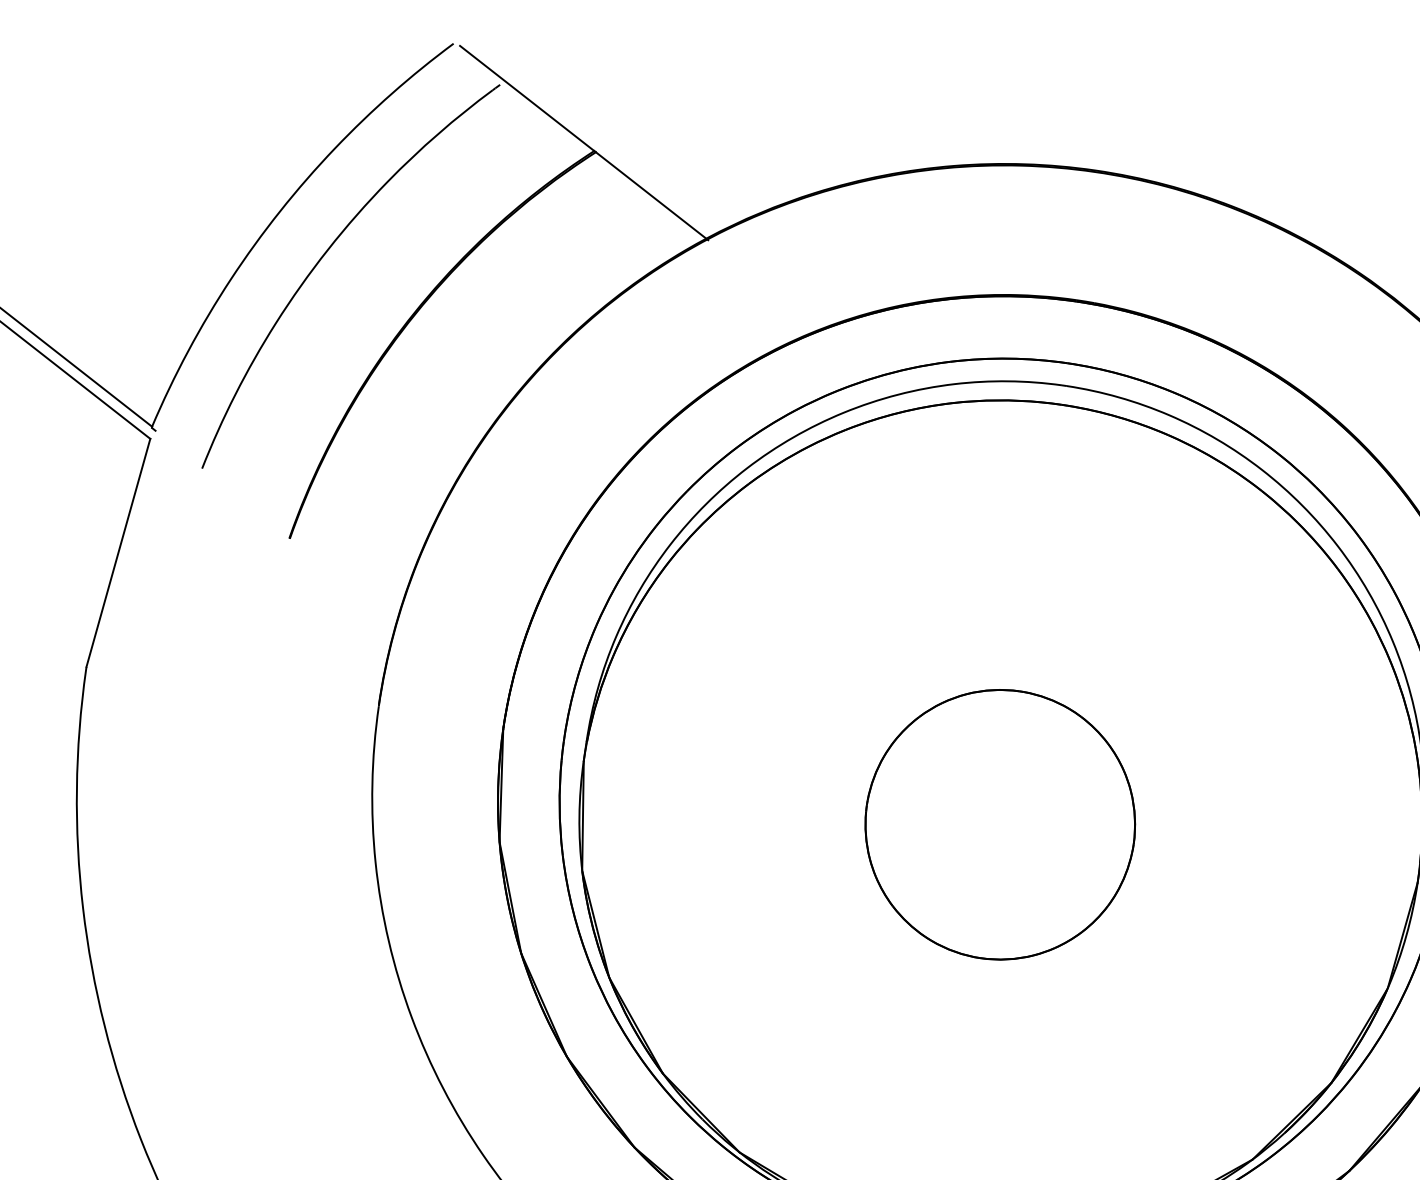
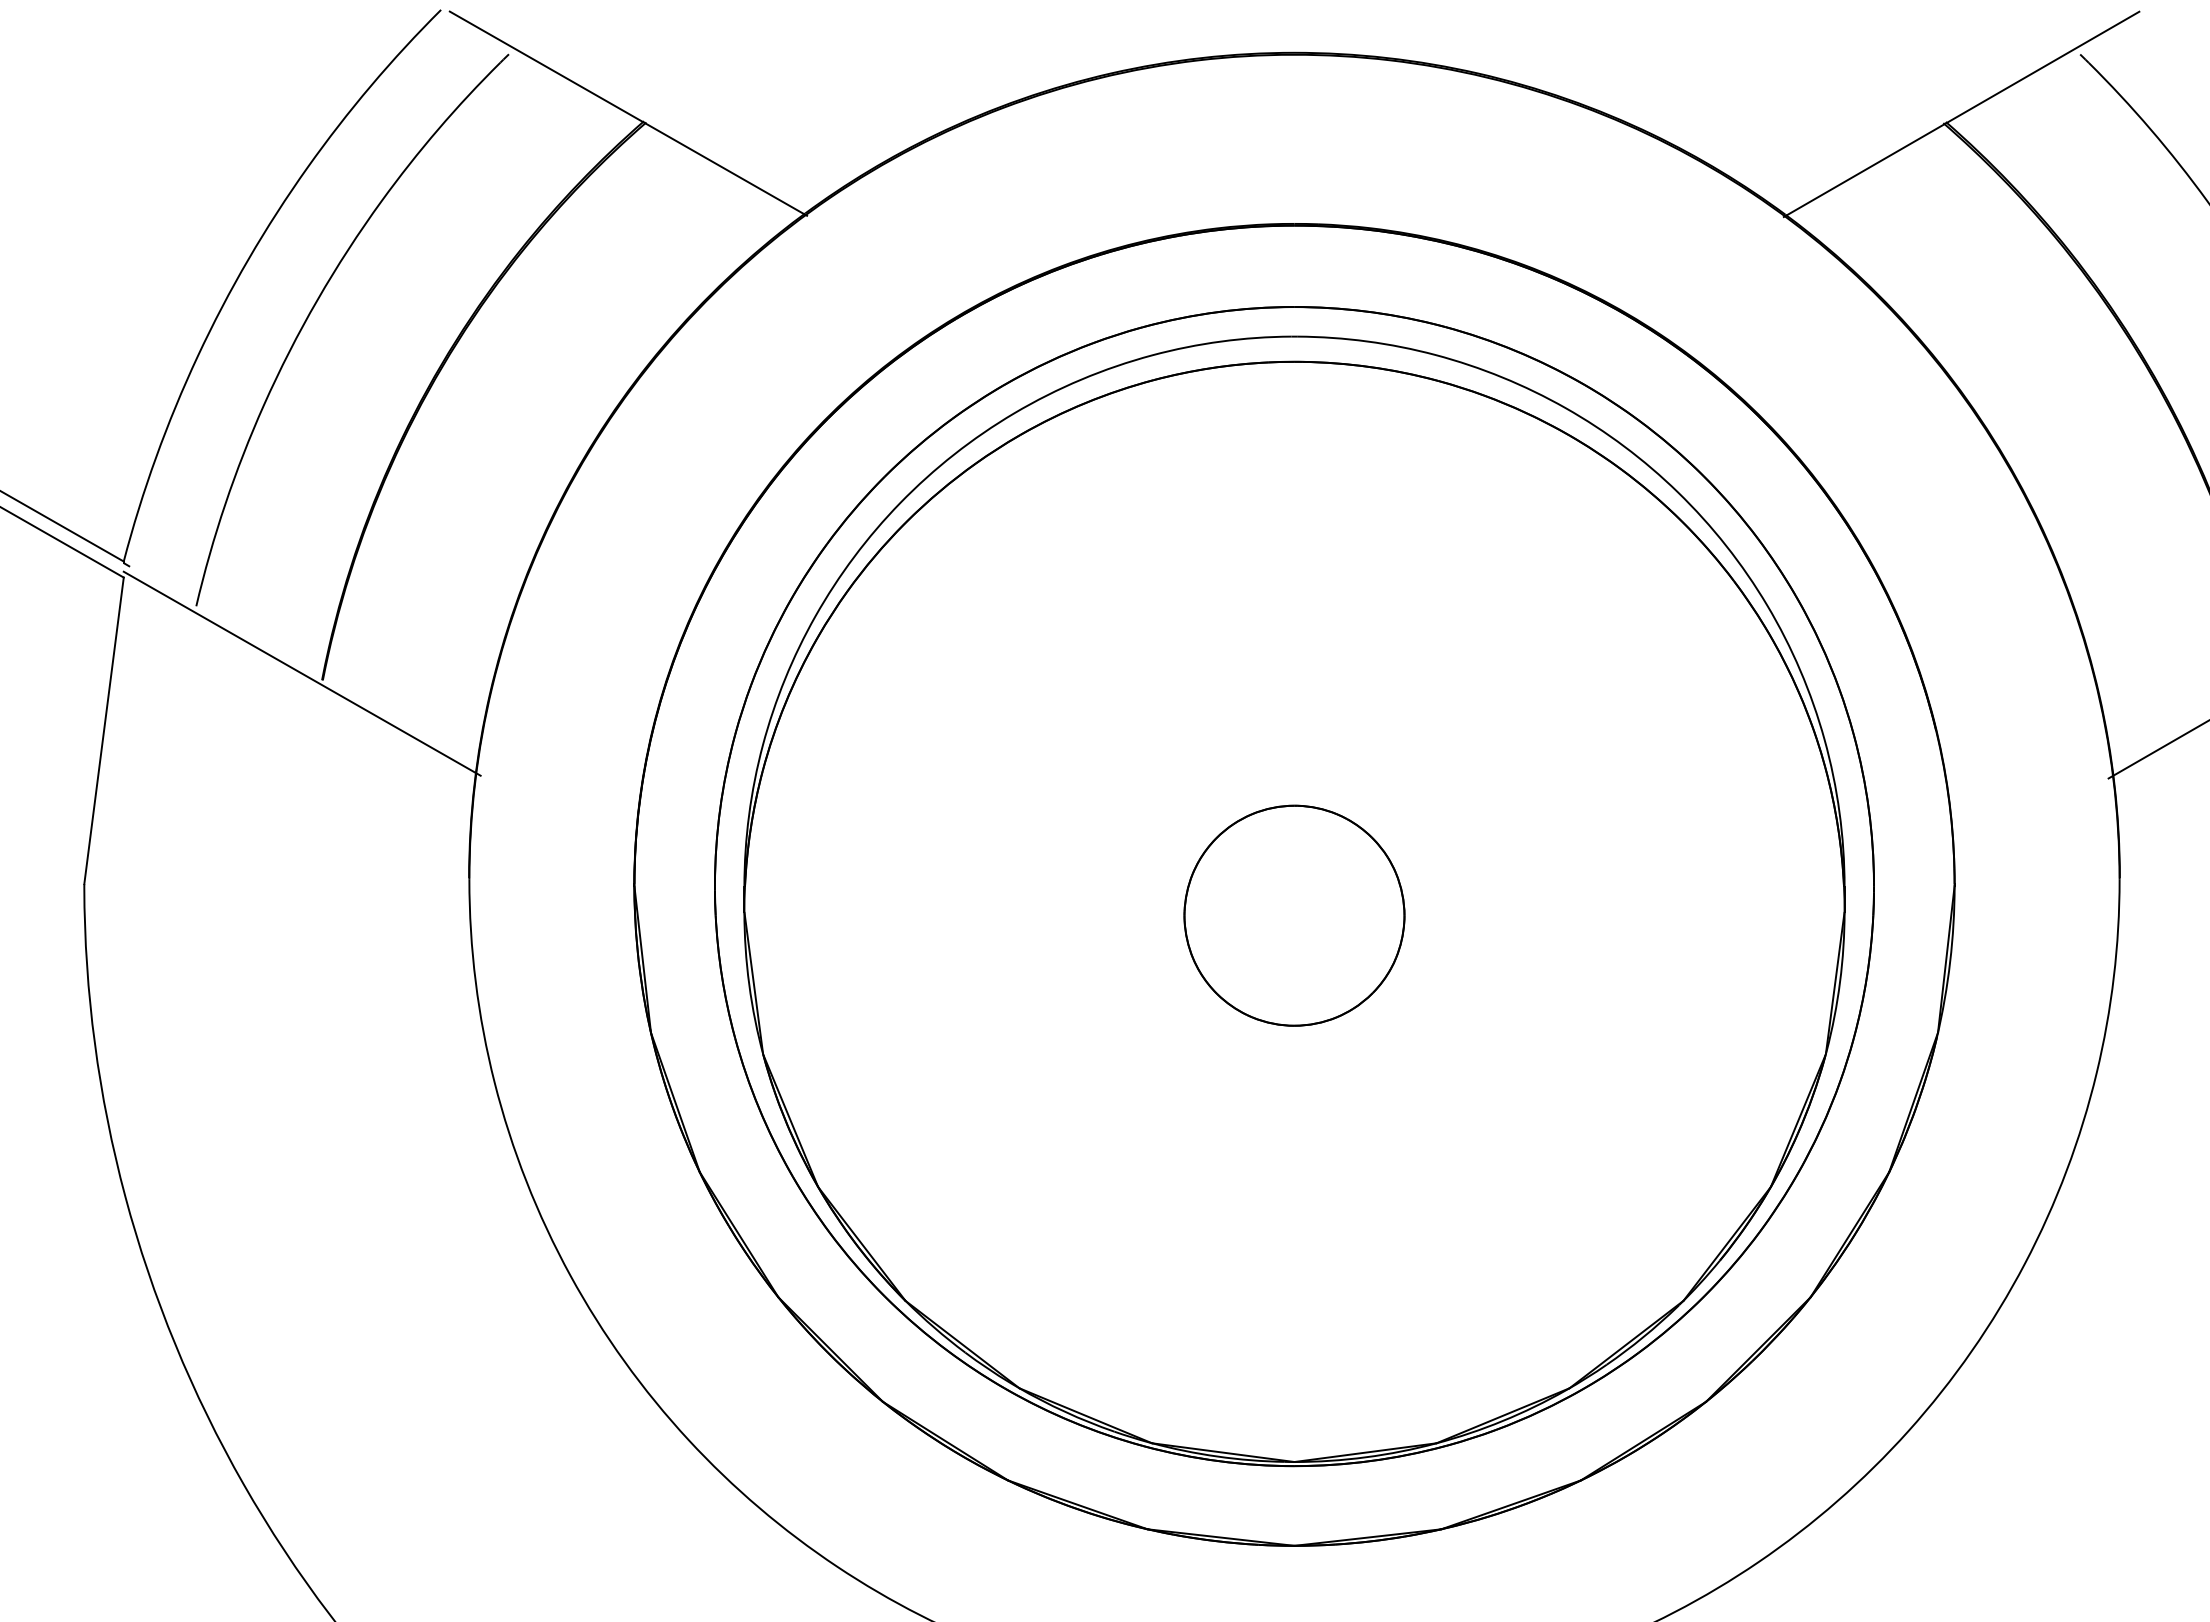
line: (274, 531) -> (301, 673), added
part: (1000, 824) -> (1294, 915), size x0.62

